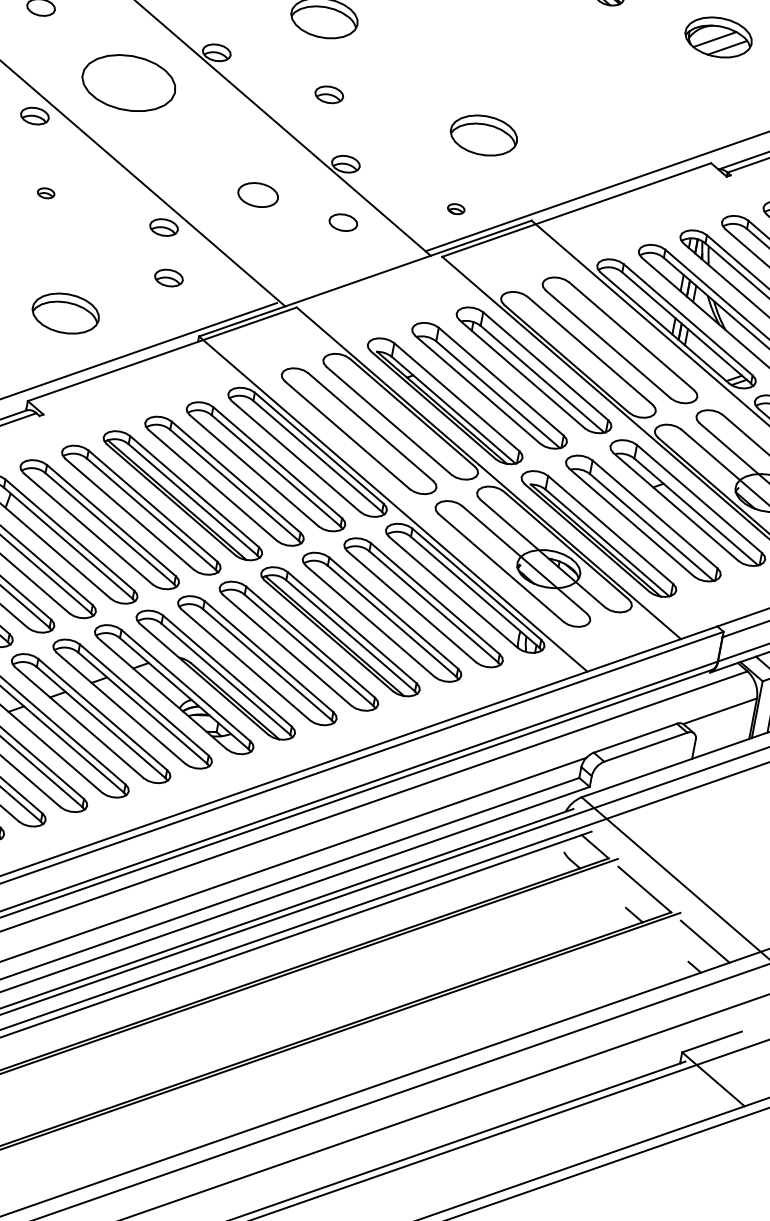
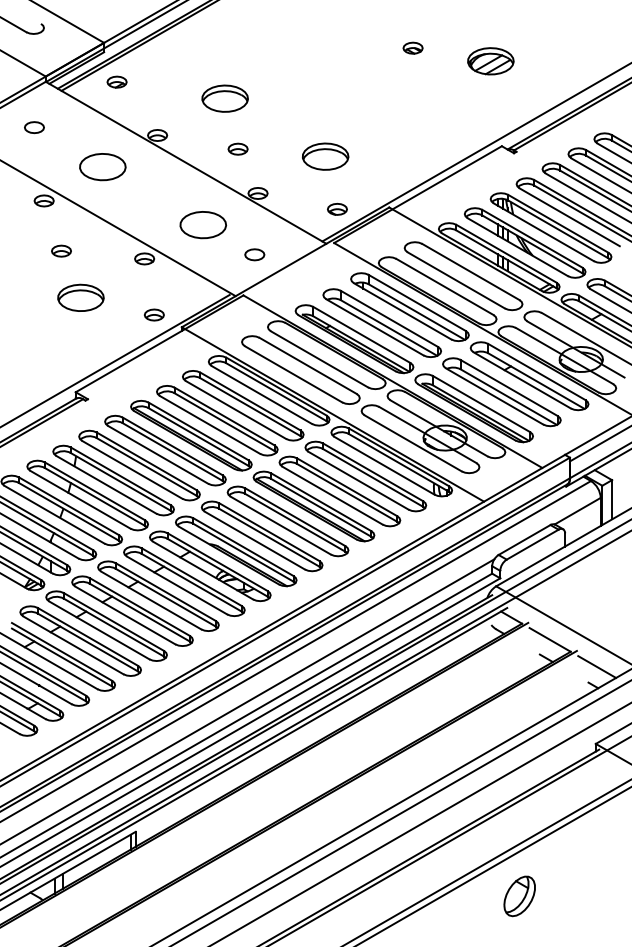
part: (128, 83) -> (102, 167), size x0.71
part: (483, 135) -> (325, 156), moved
part: (46, 192) -> (61, 250), size x1.67
part: (258, 195) -> (203, 225), size x1.67
part: (456, 209) -> (337, 209), size x1.67
part: (343, 222) -> (254, 254), moved
part: (167, 277) -> (153, 314), moved
part: (65, 312) -> (80, 297), moved

